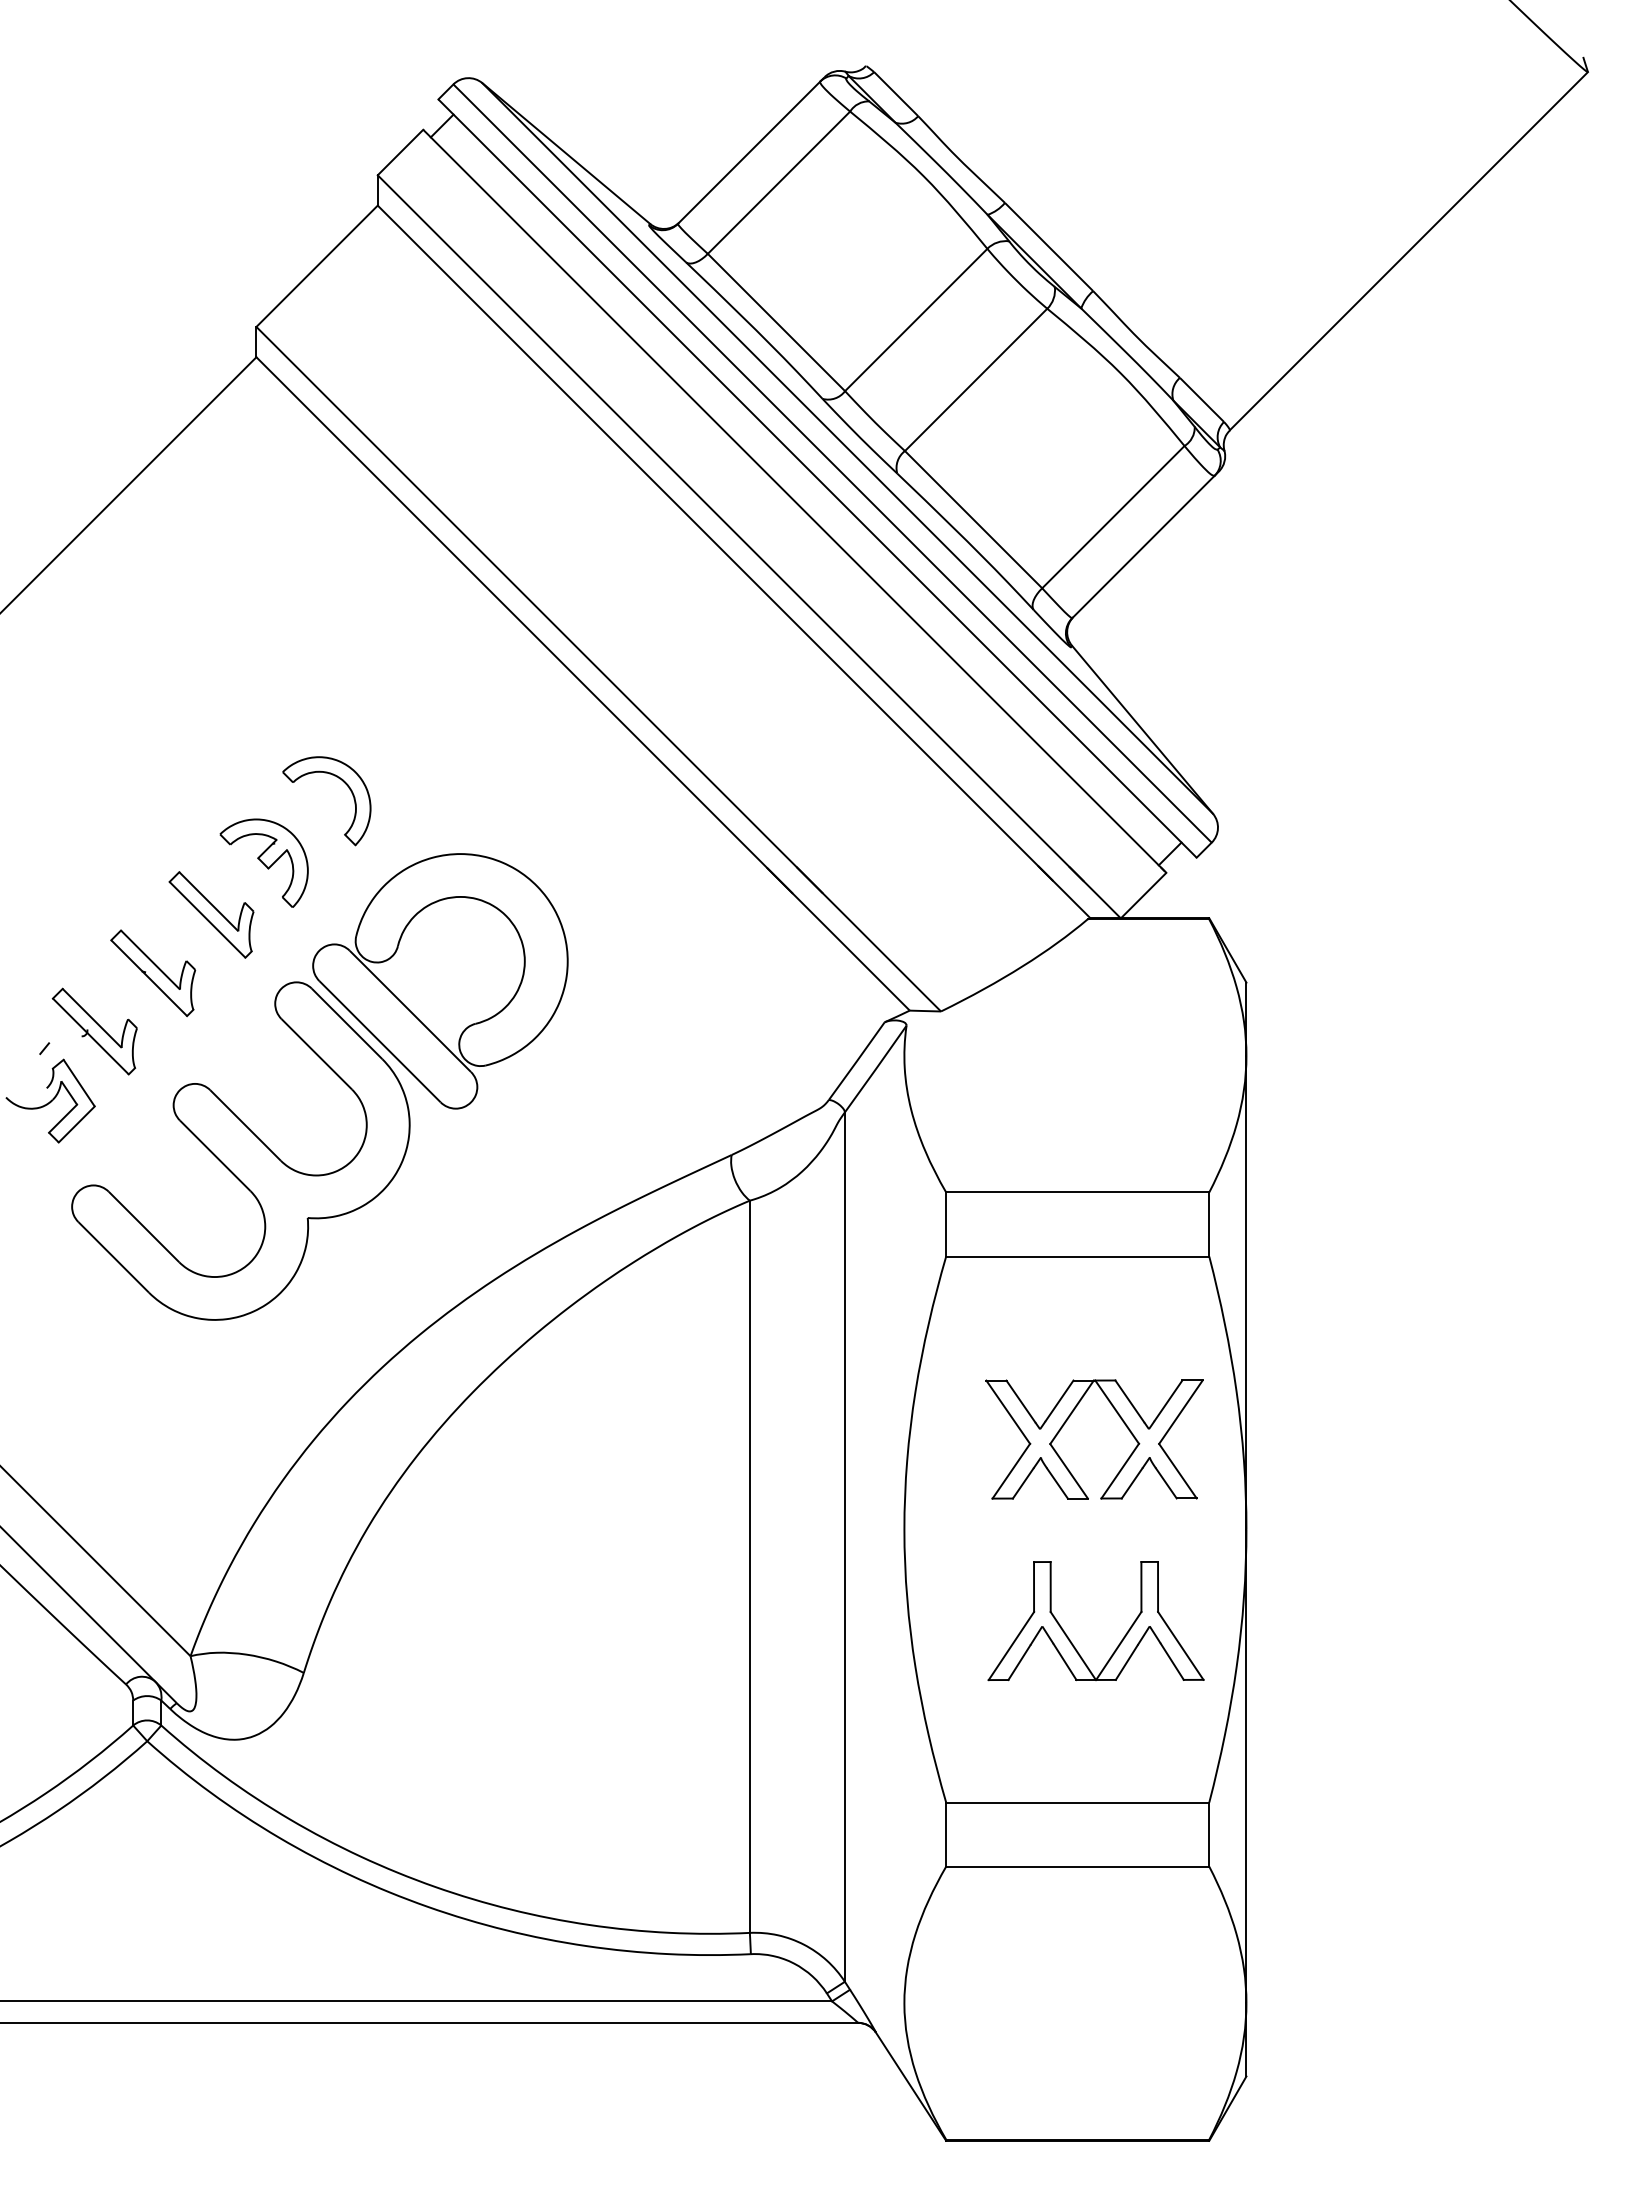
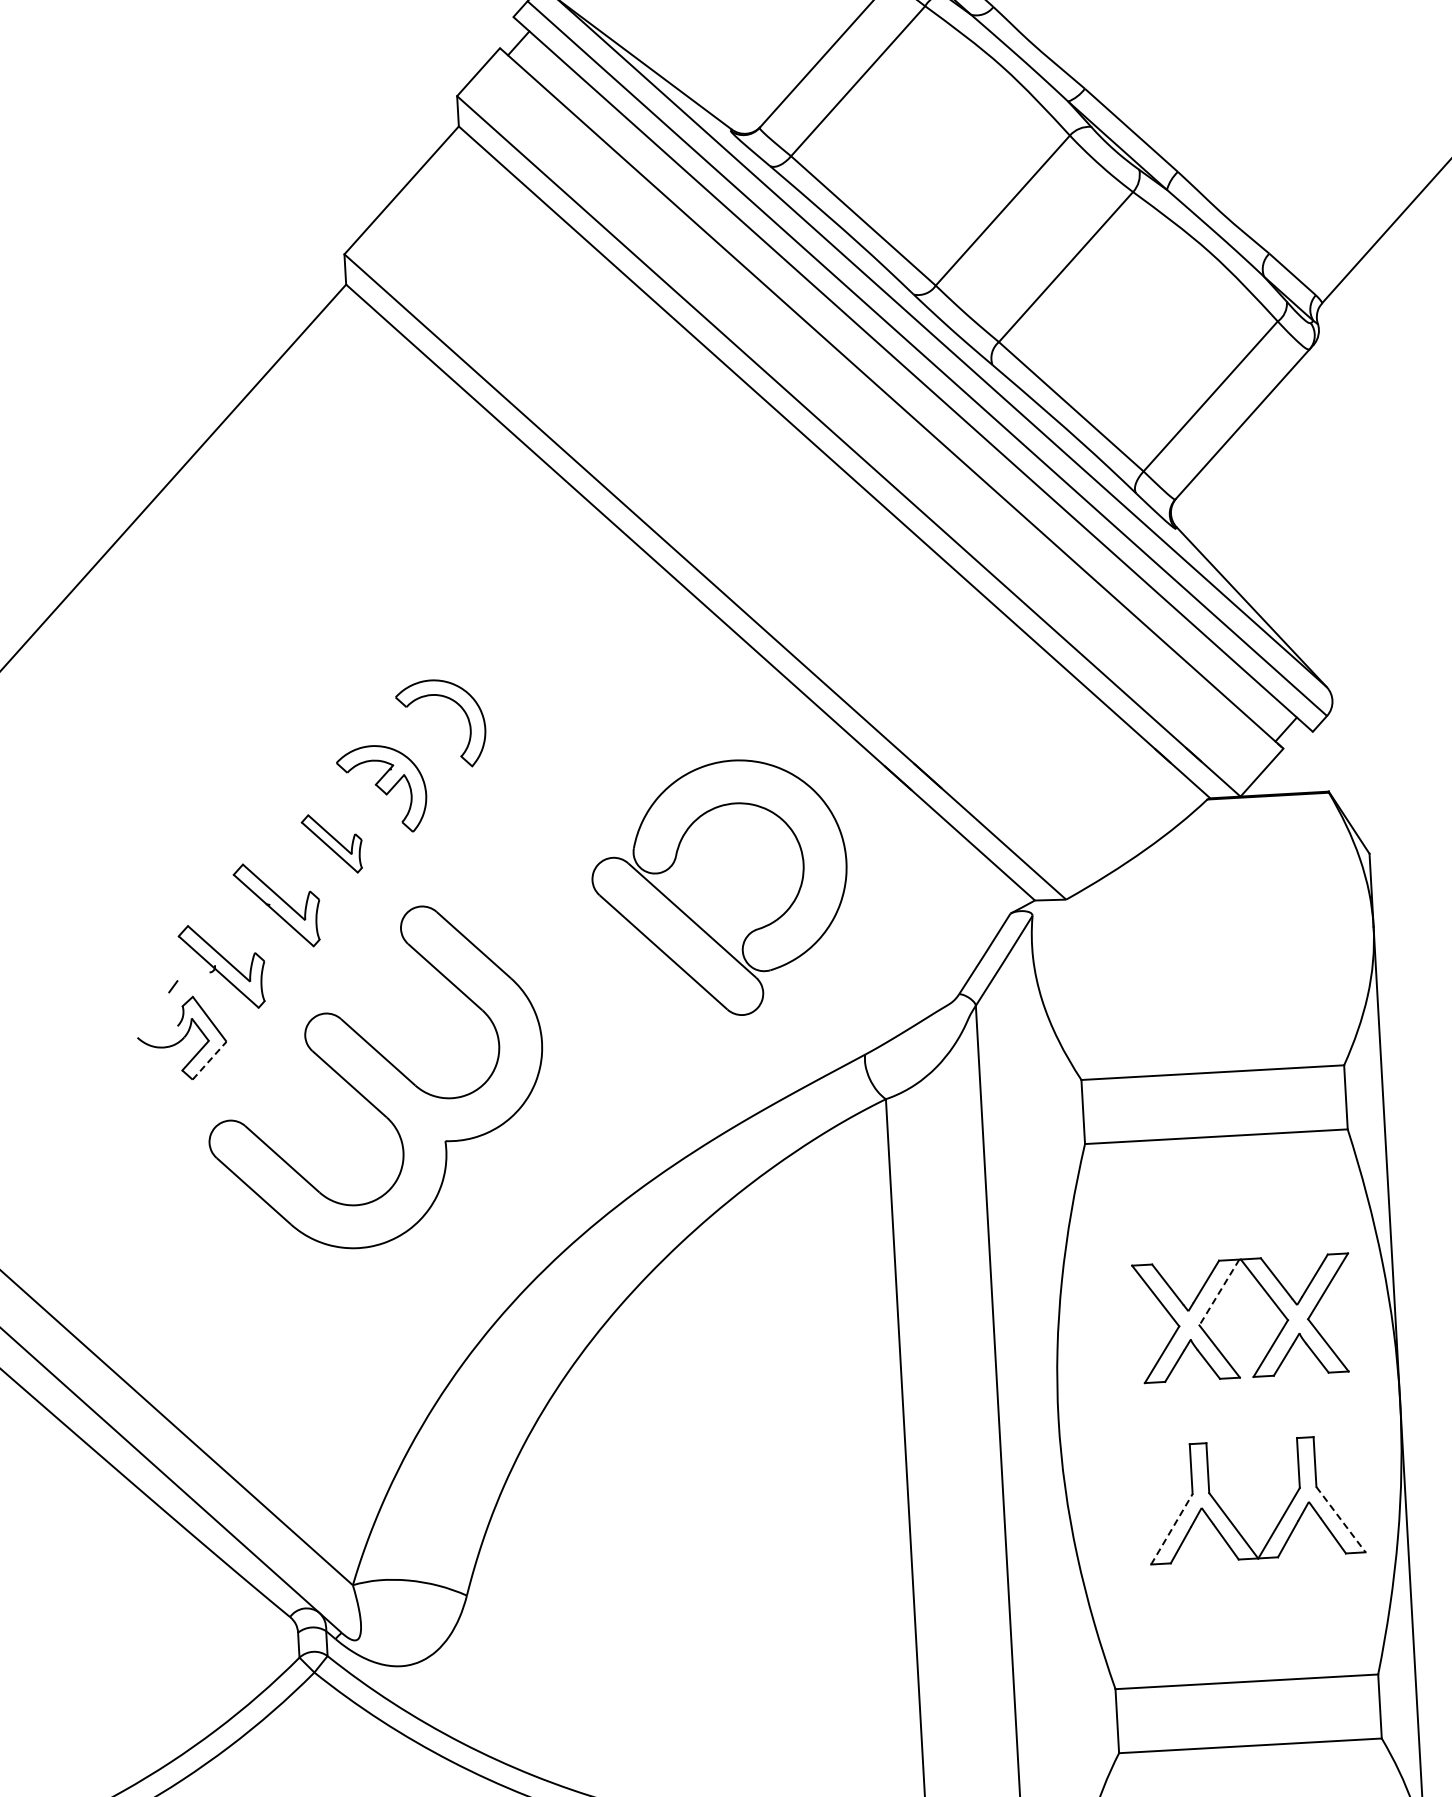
part: (211, 914) -> (332, 843), size x0.7
part: (410, 1010) -> (692, 919), moved
line: (77, 1124) -> (210, 1060), solid -> dashed
line: (1071, 1412) -> (1218, 1292), solid -> dashed
line: (1180, 1645) -> (1340, 1519), solid -> dashed
line: (1011, 1646) -> (1172, 1529), solid -> dashed

